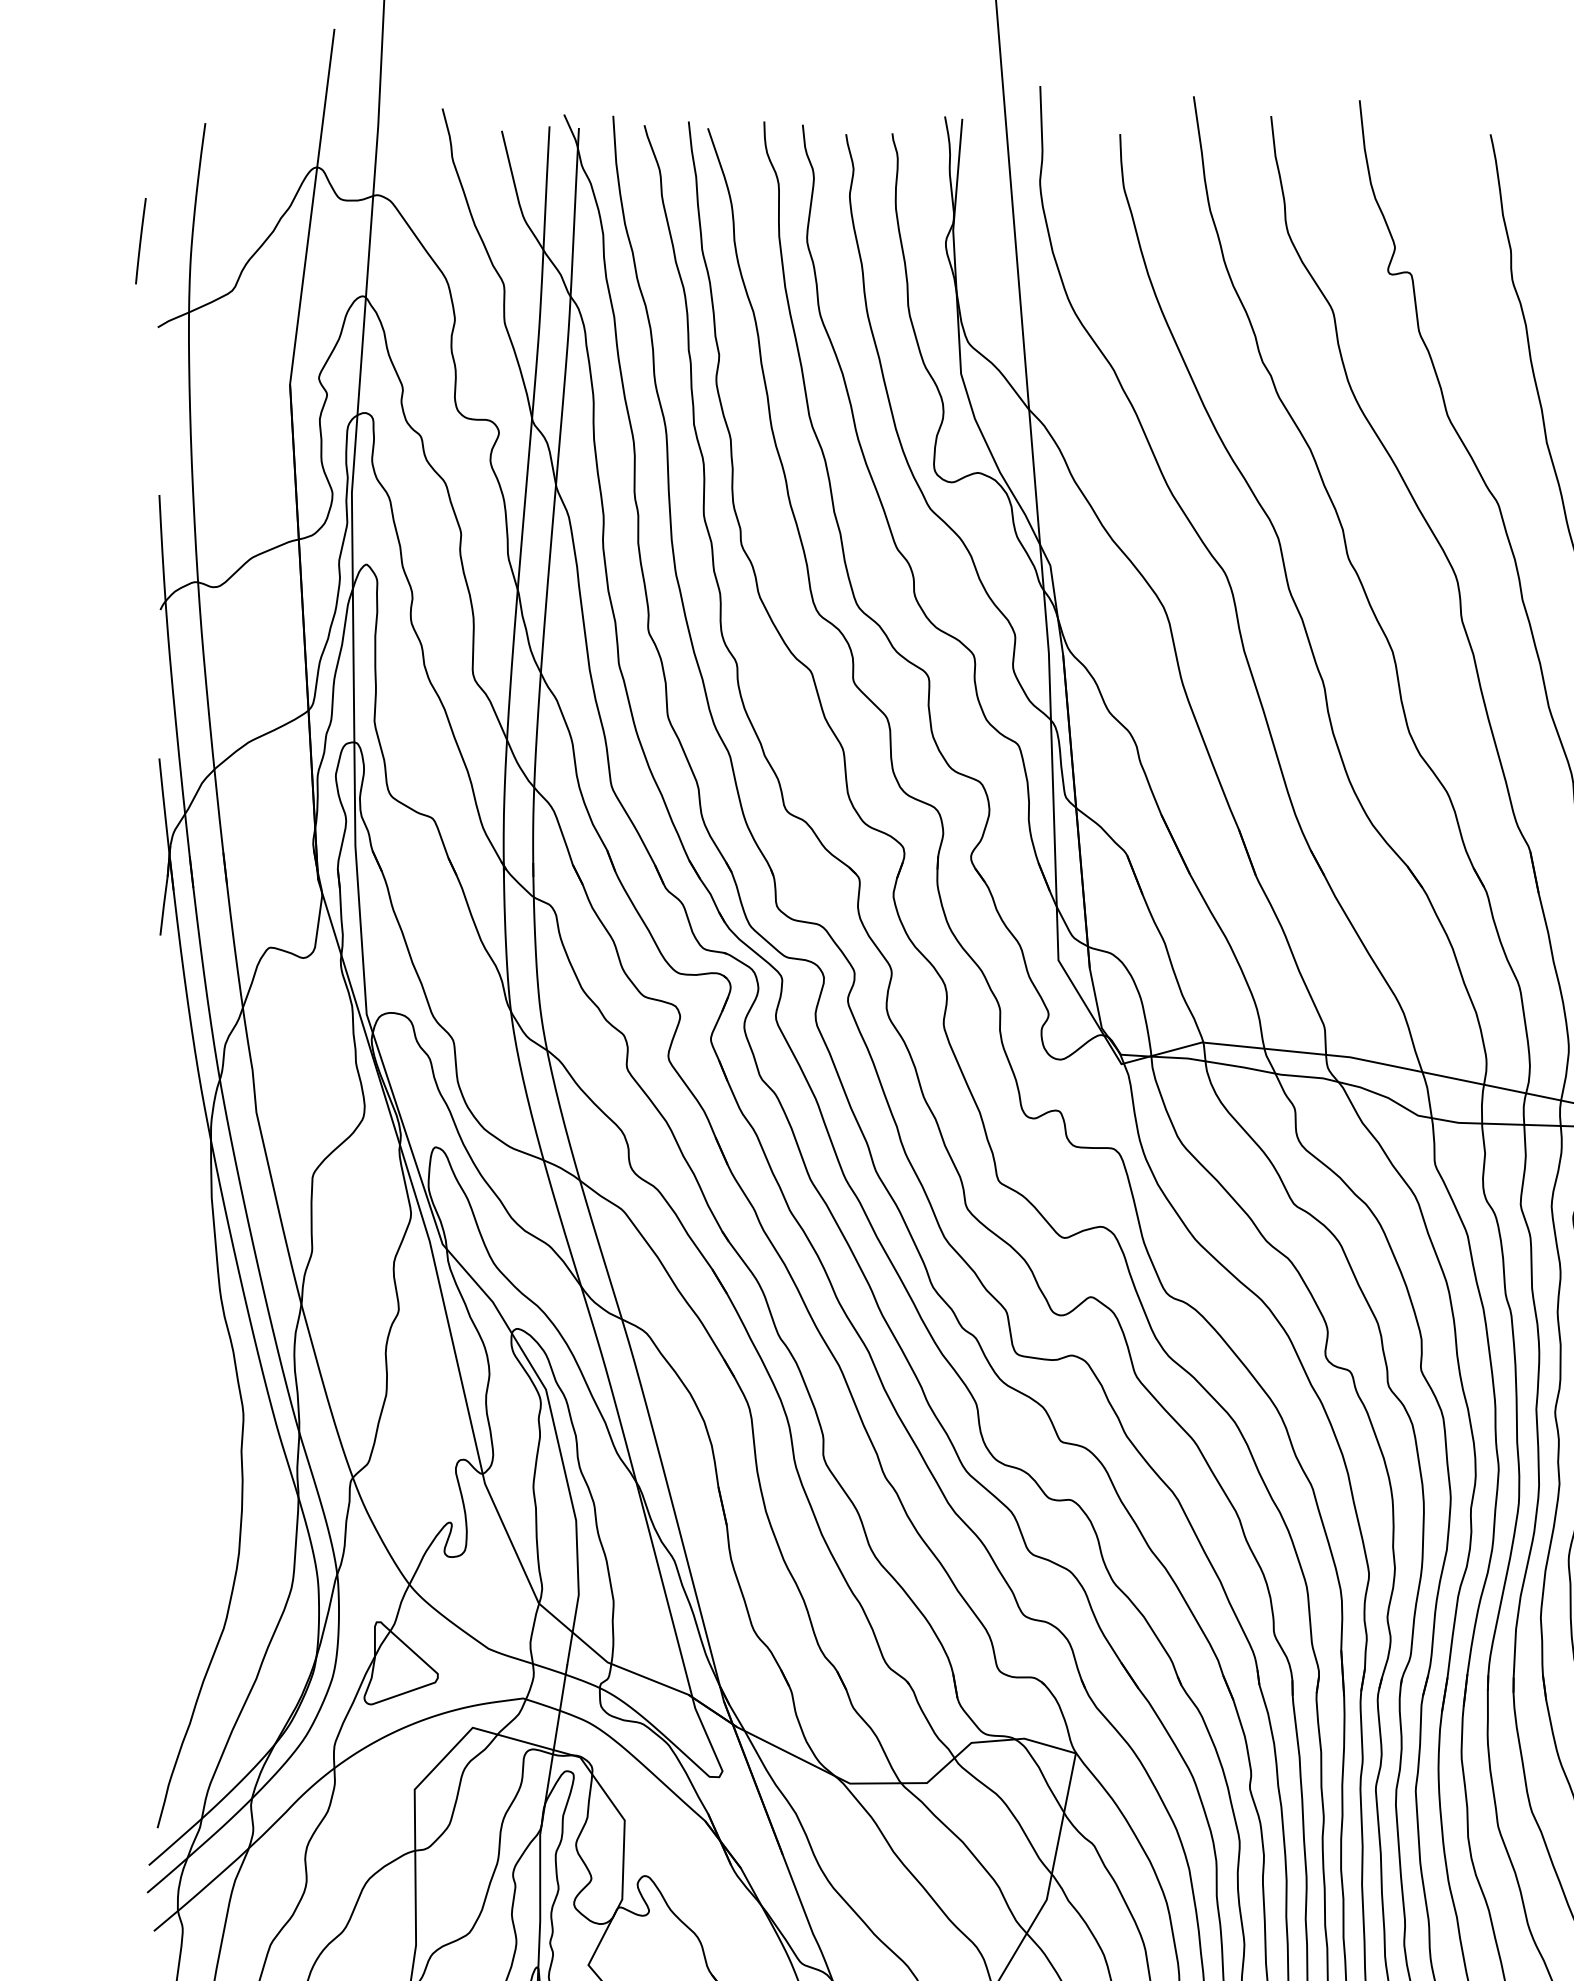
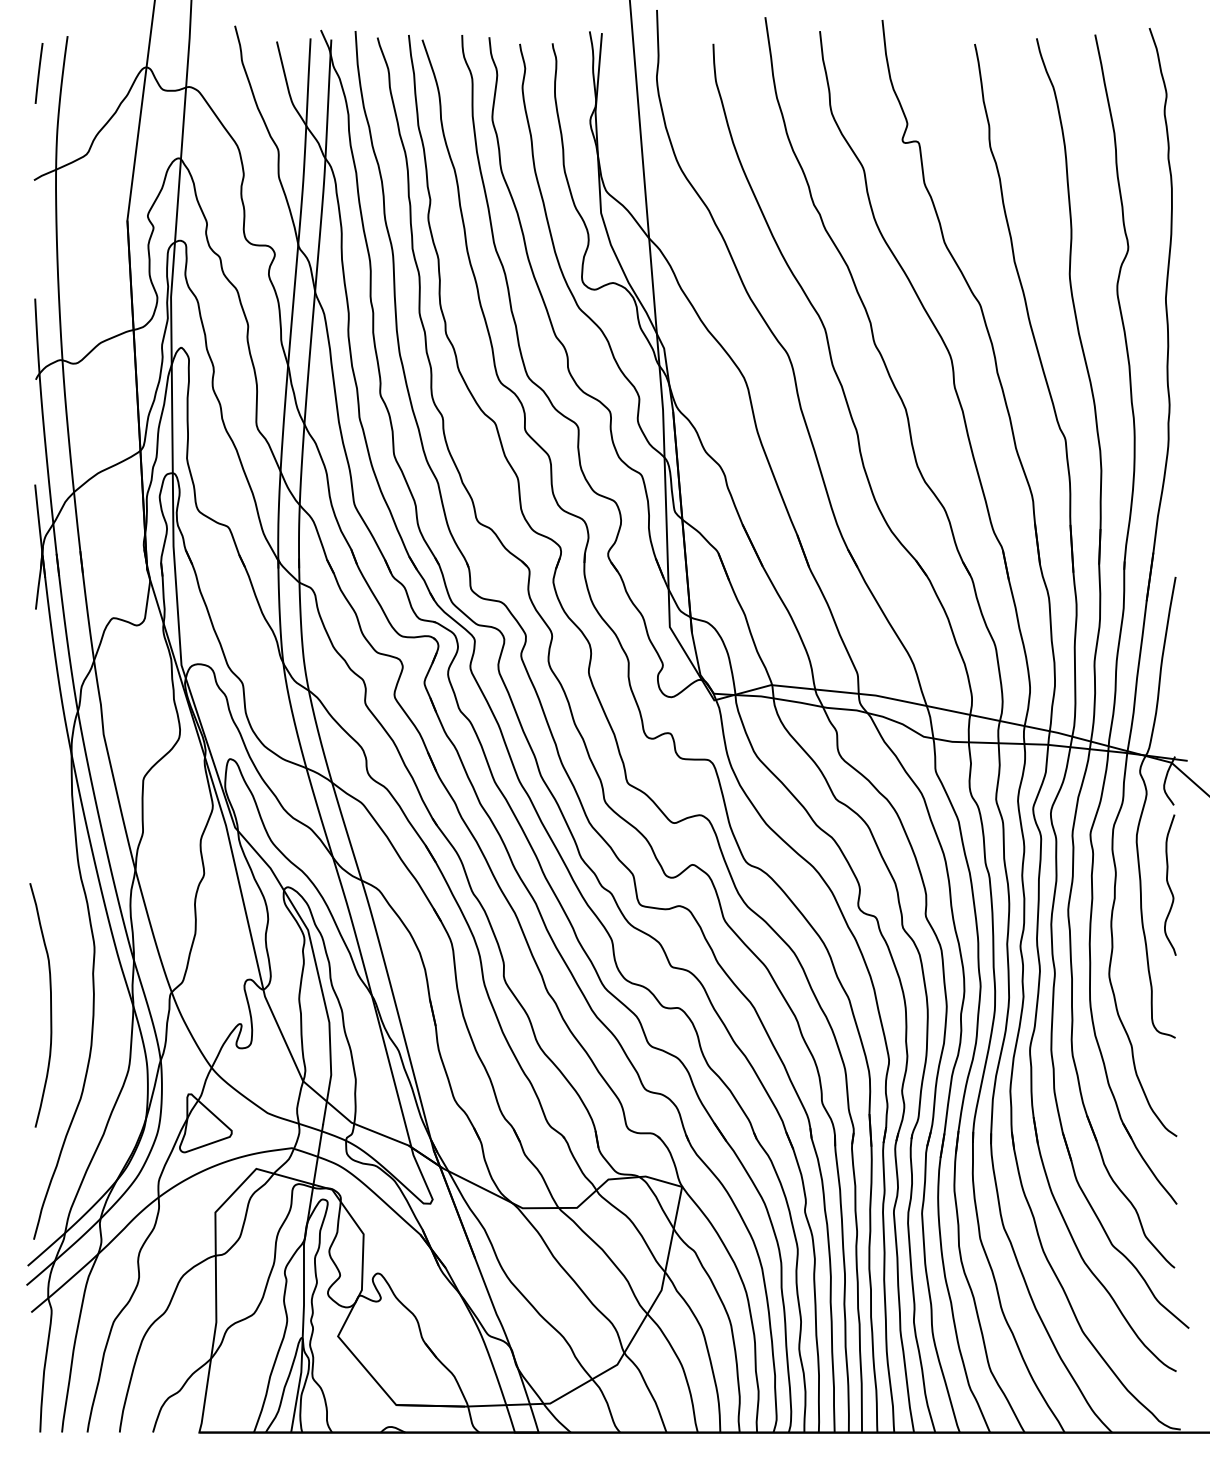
line: (140, 241) -> (38, 73), moved
curve: (181, 1496) -> (50, 1005), added

